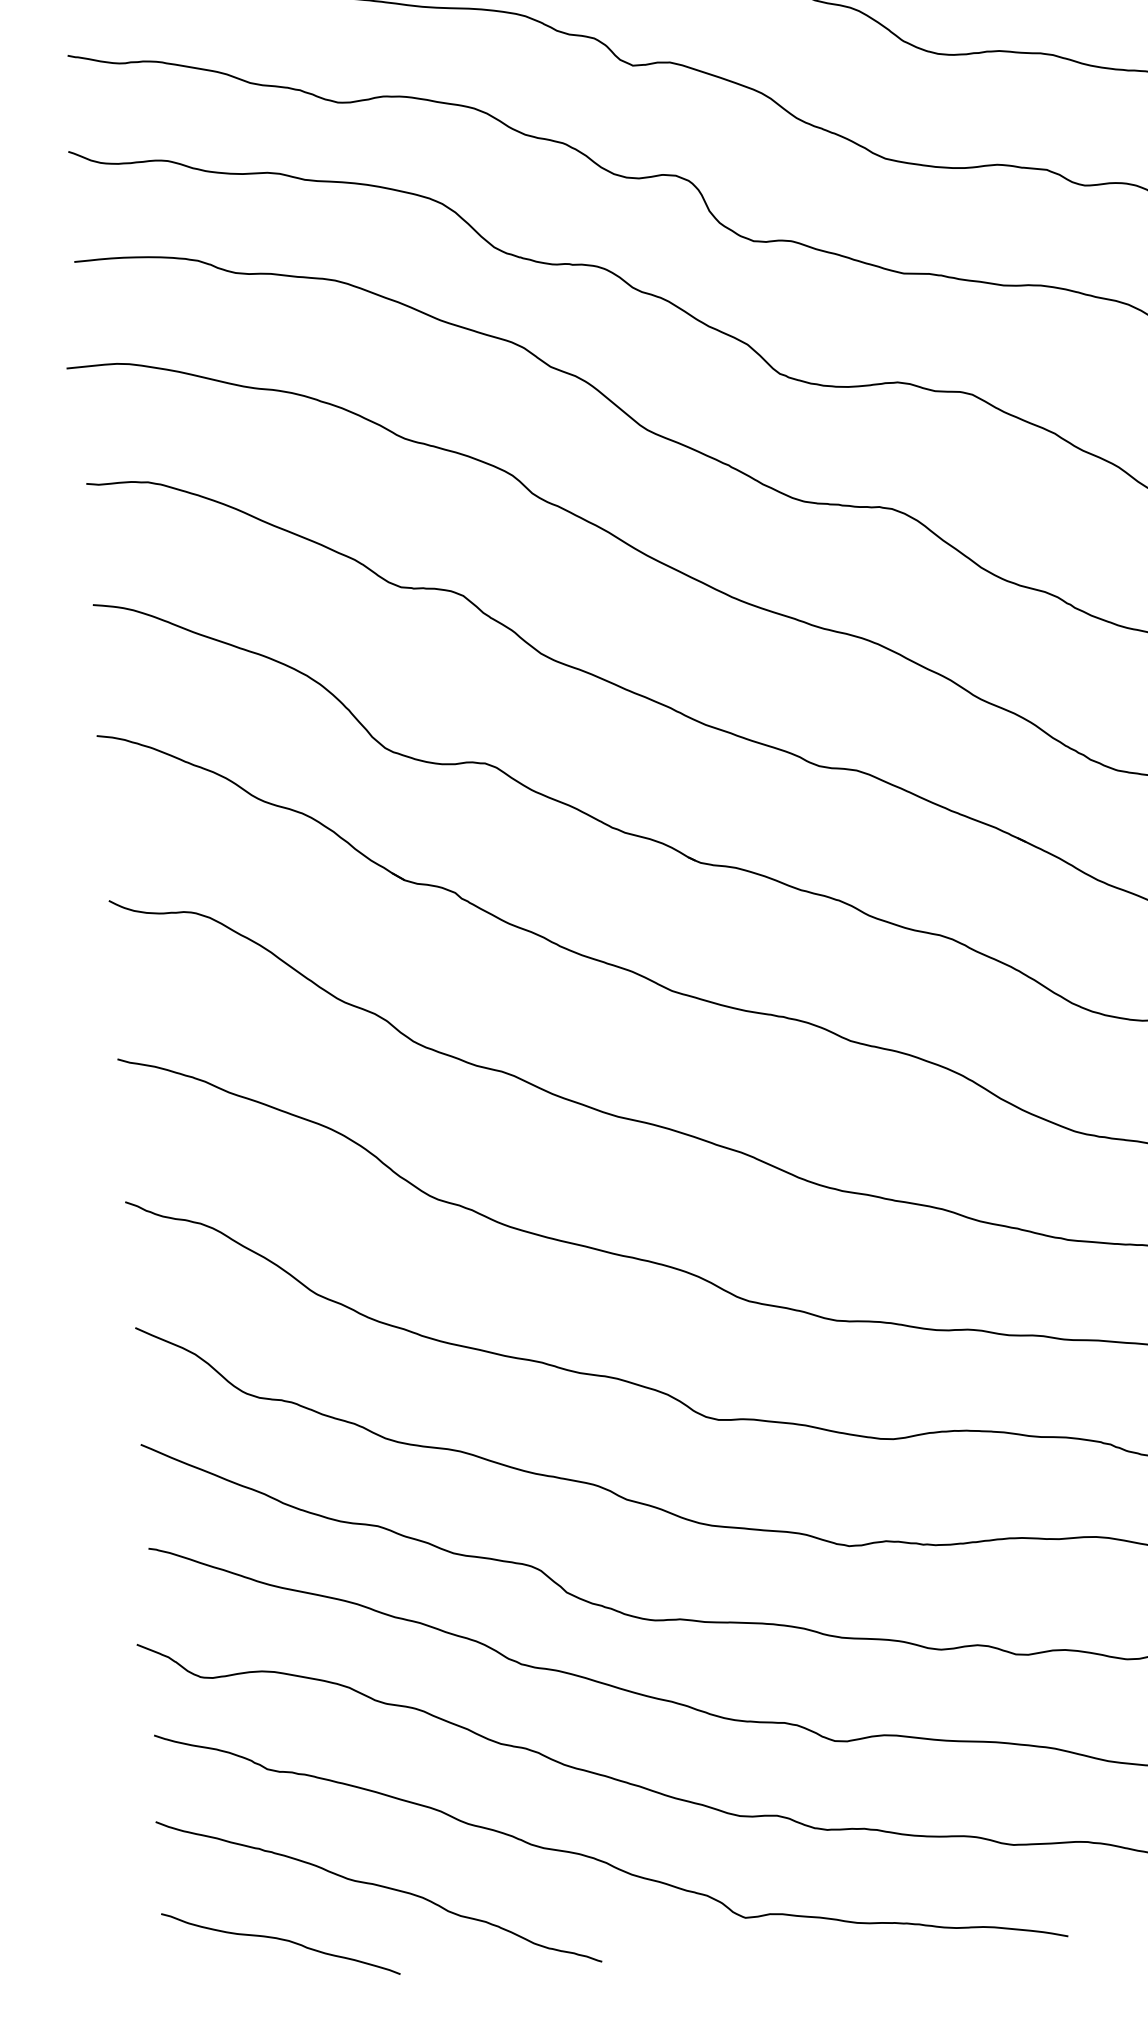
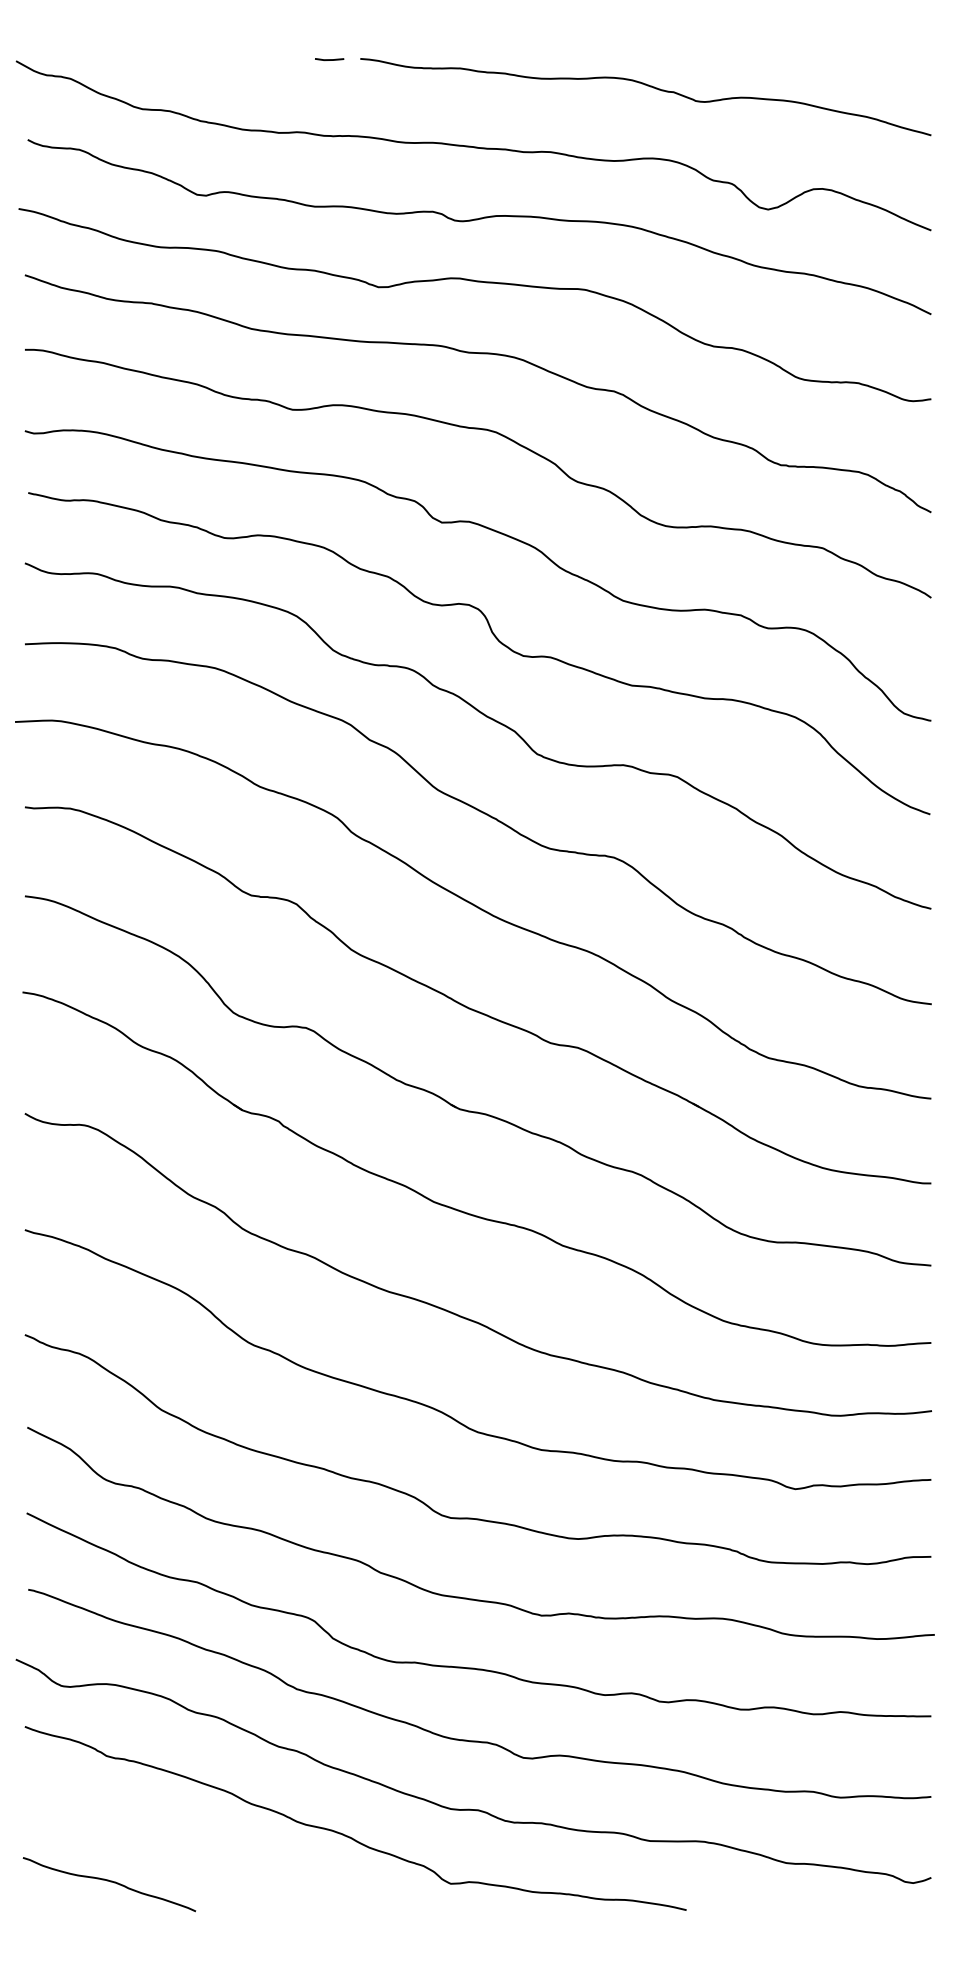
curve: (381, 1887) -> (185, 1847), removed

